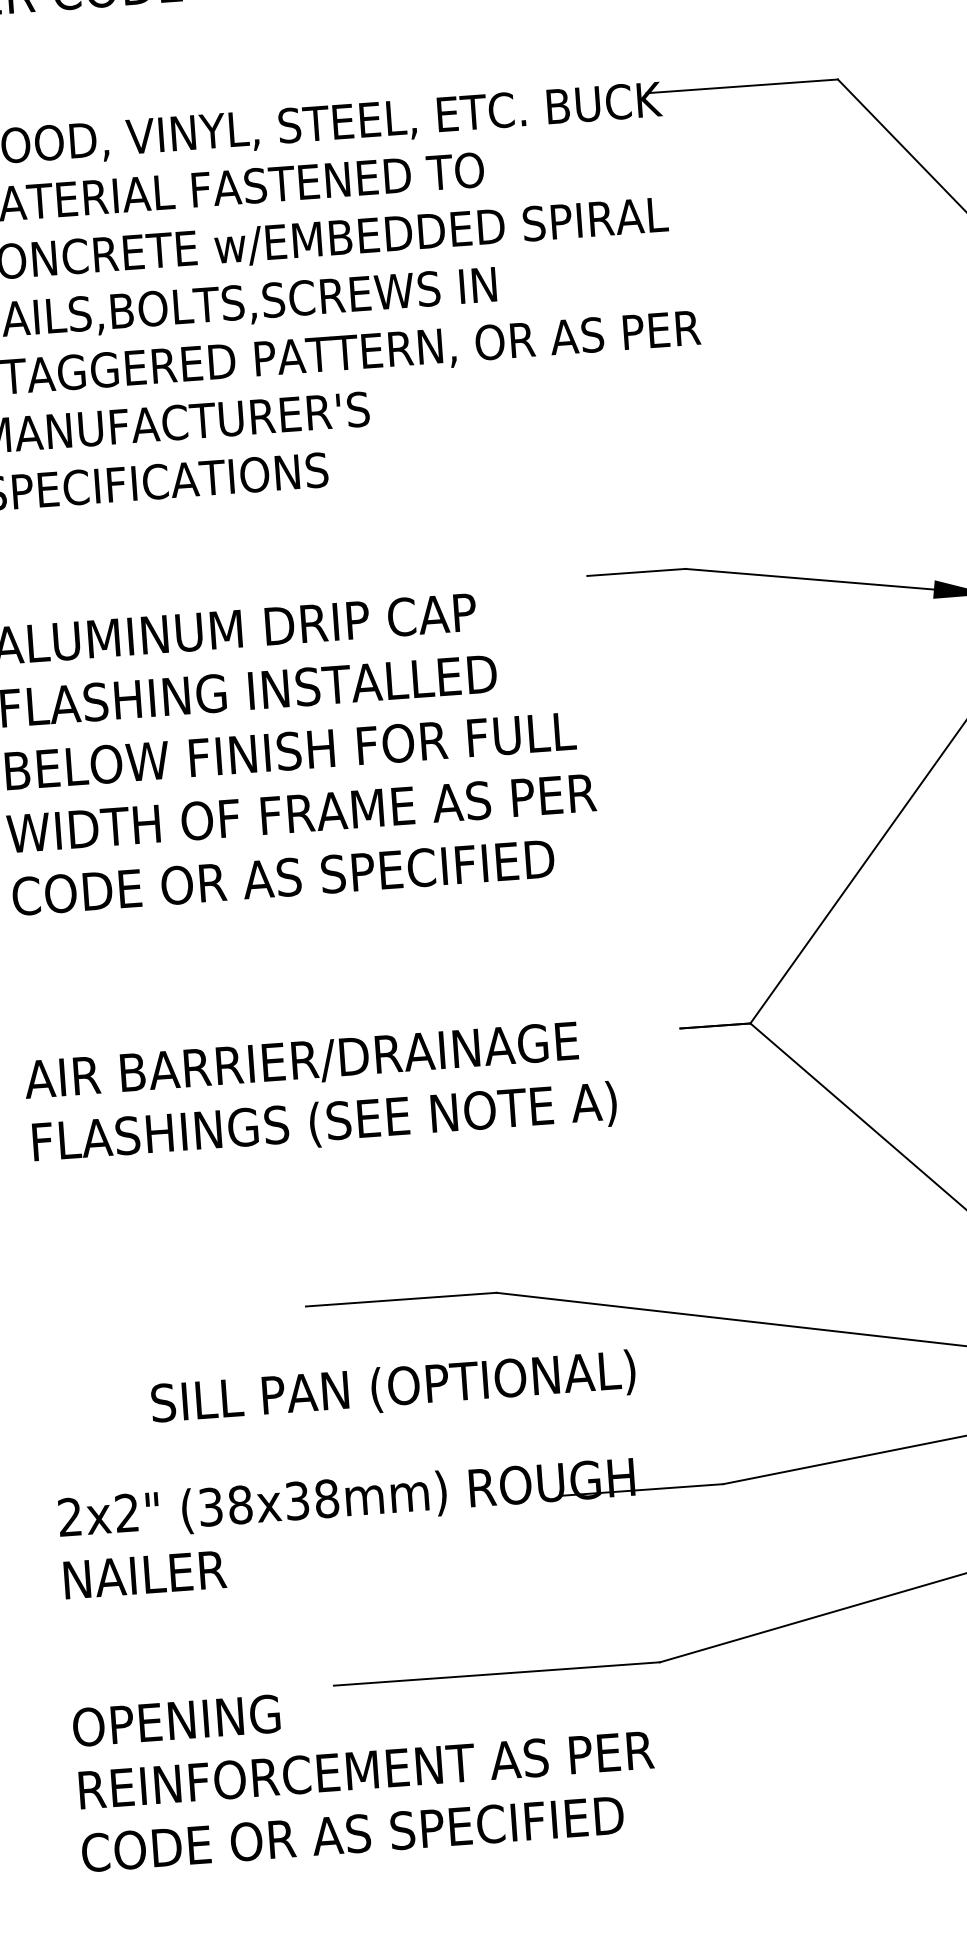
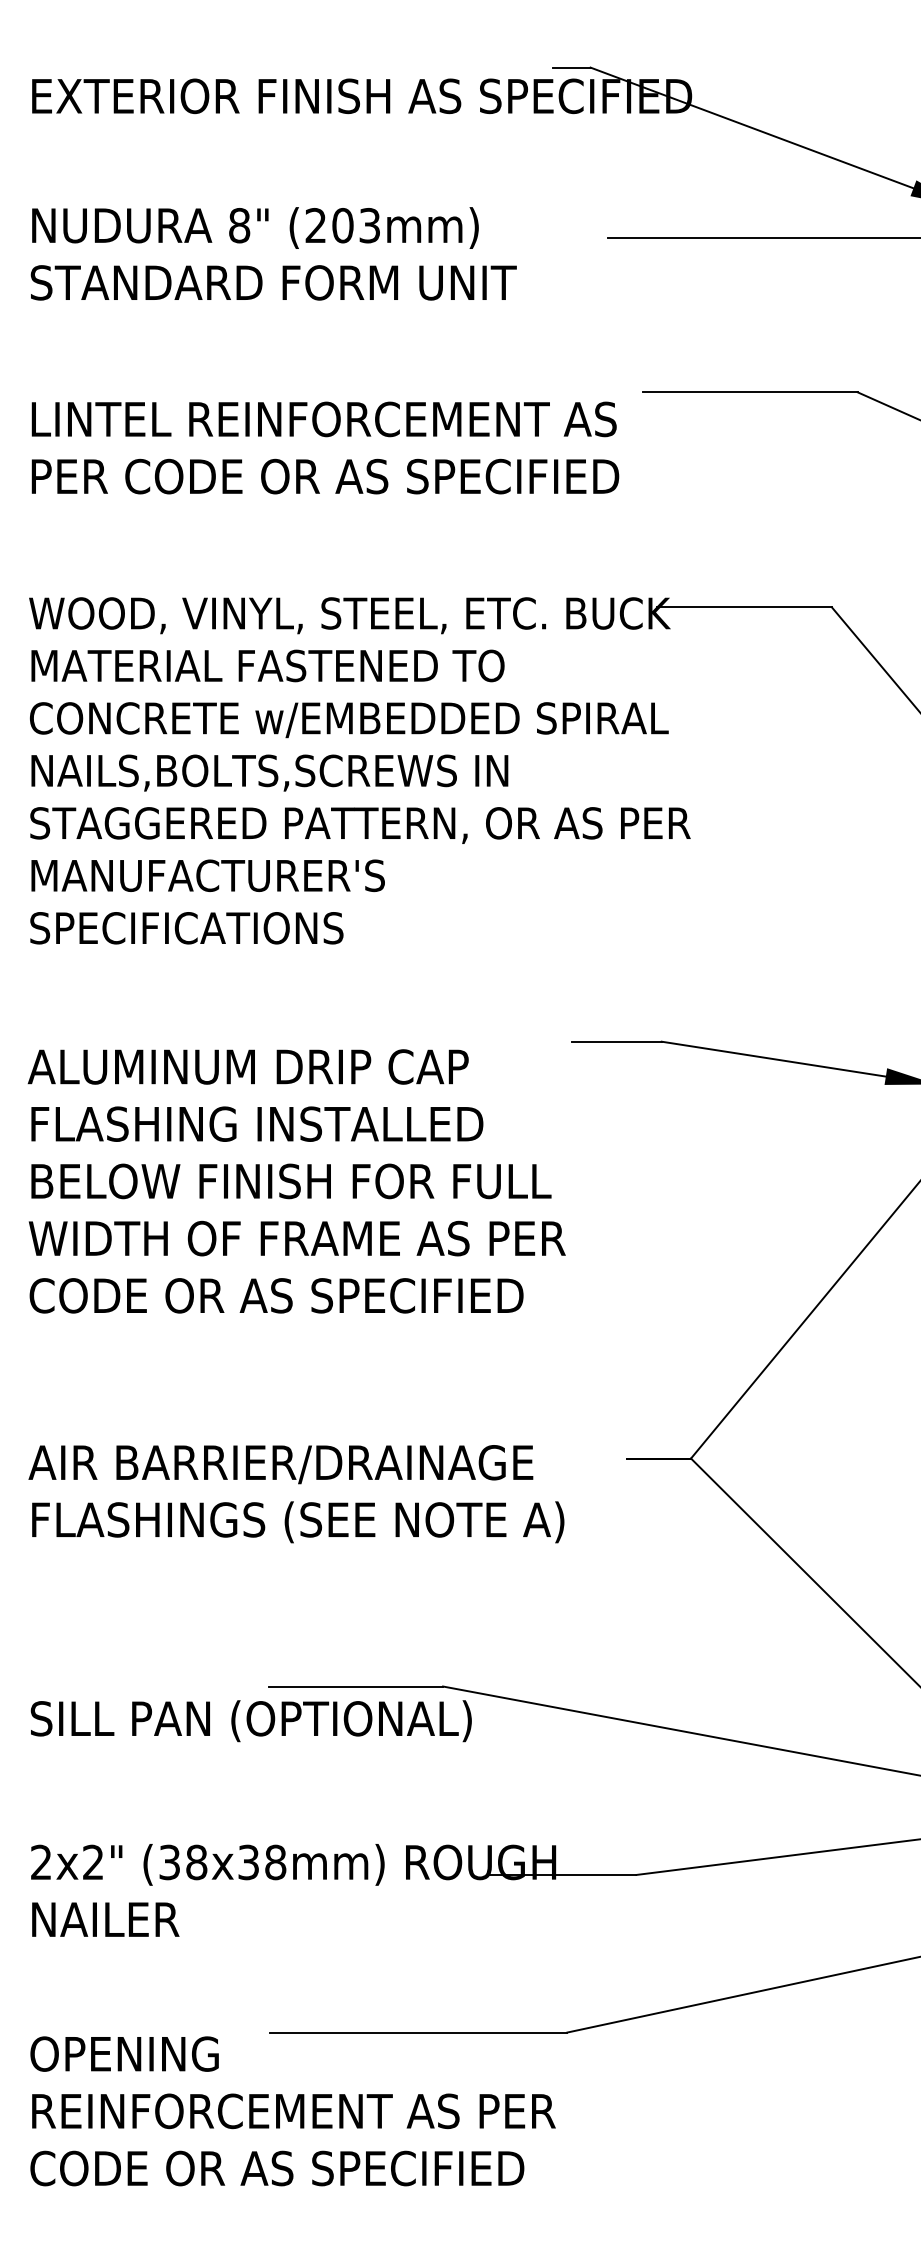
text: (392, 1389) -> (250, 1721), moved

